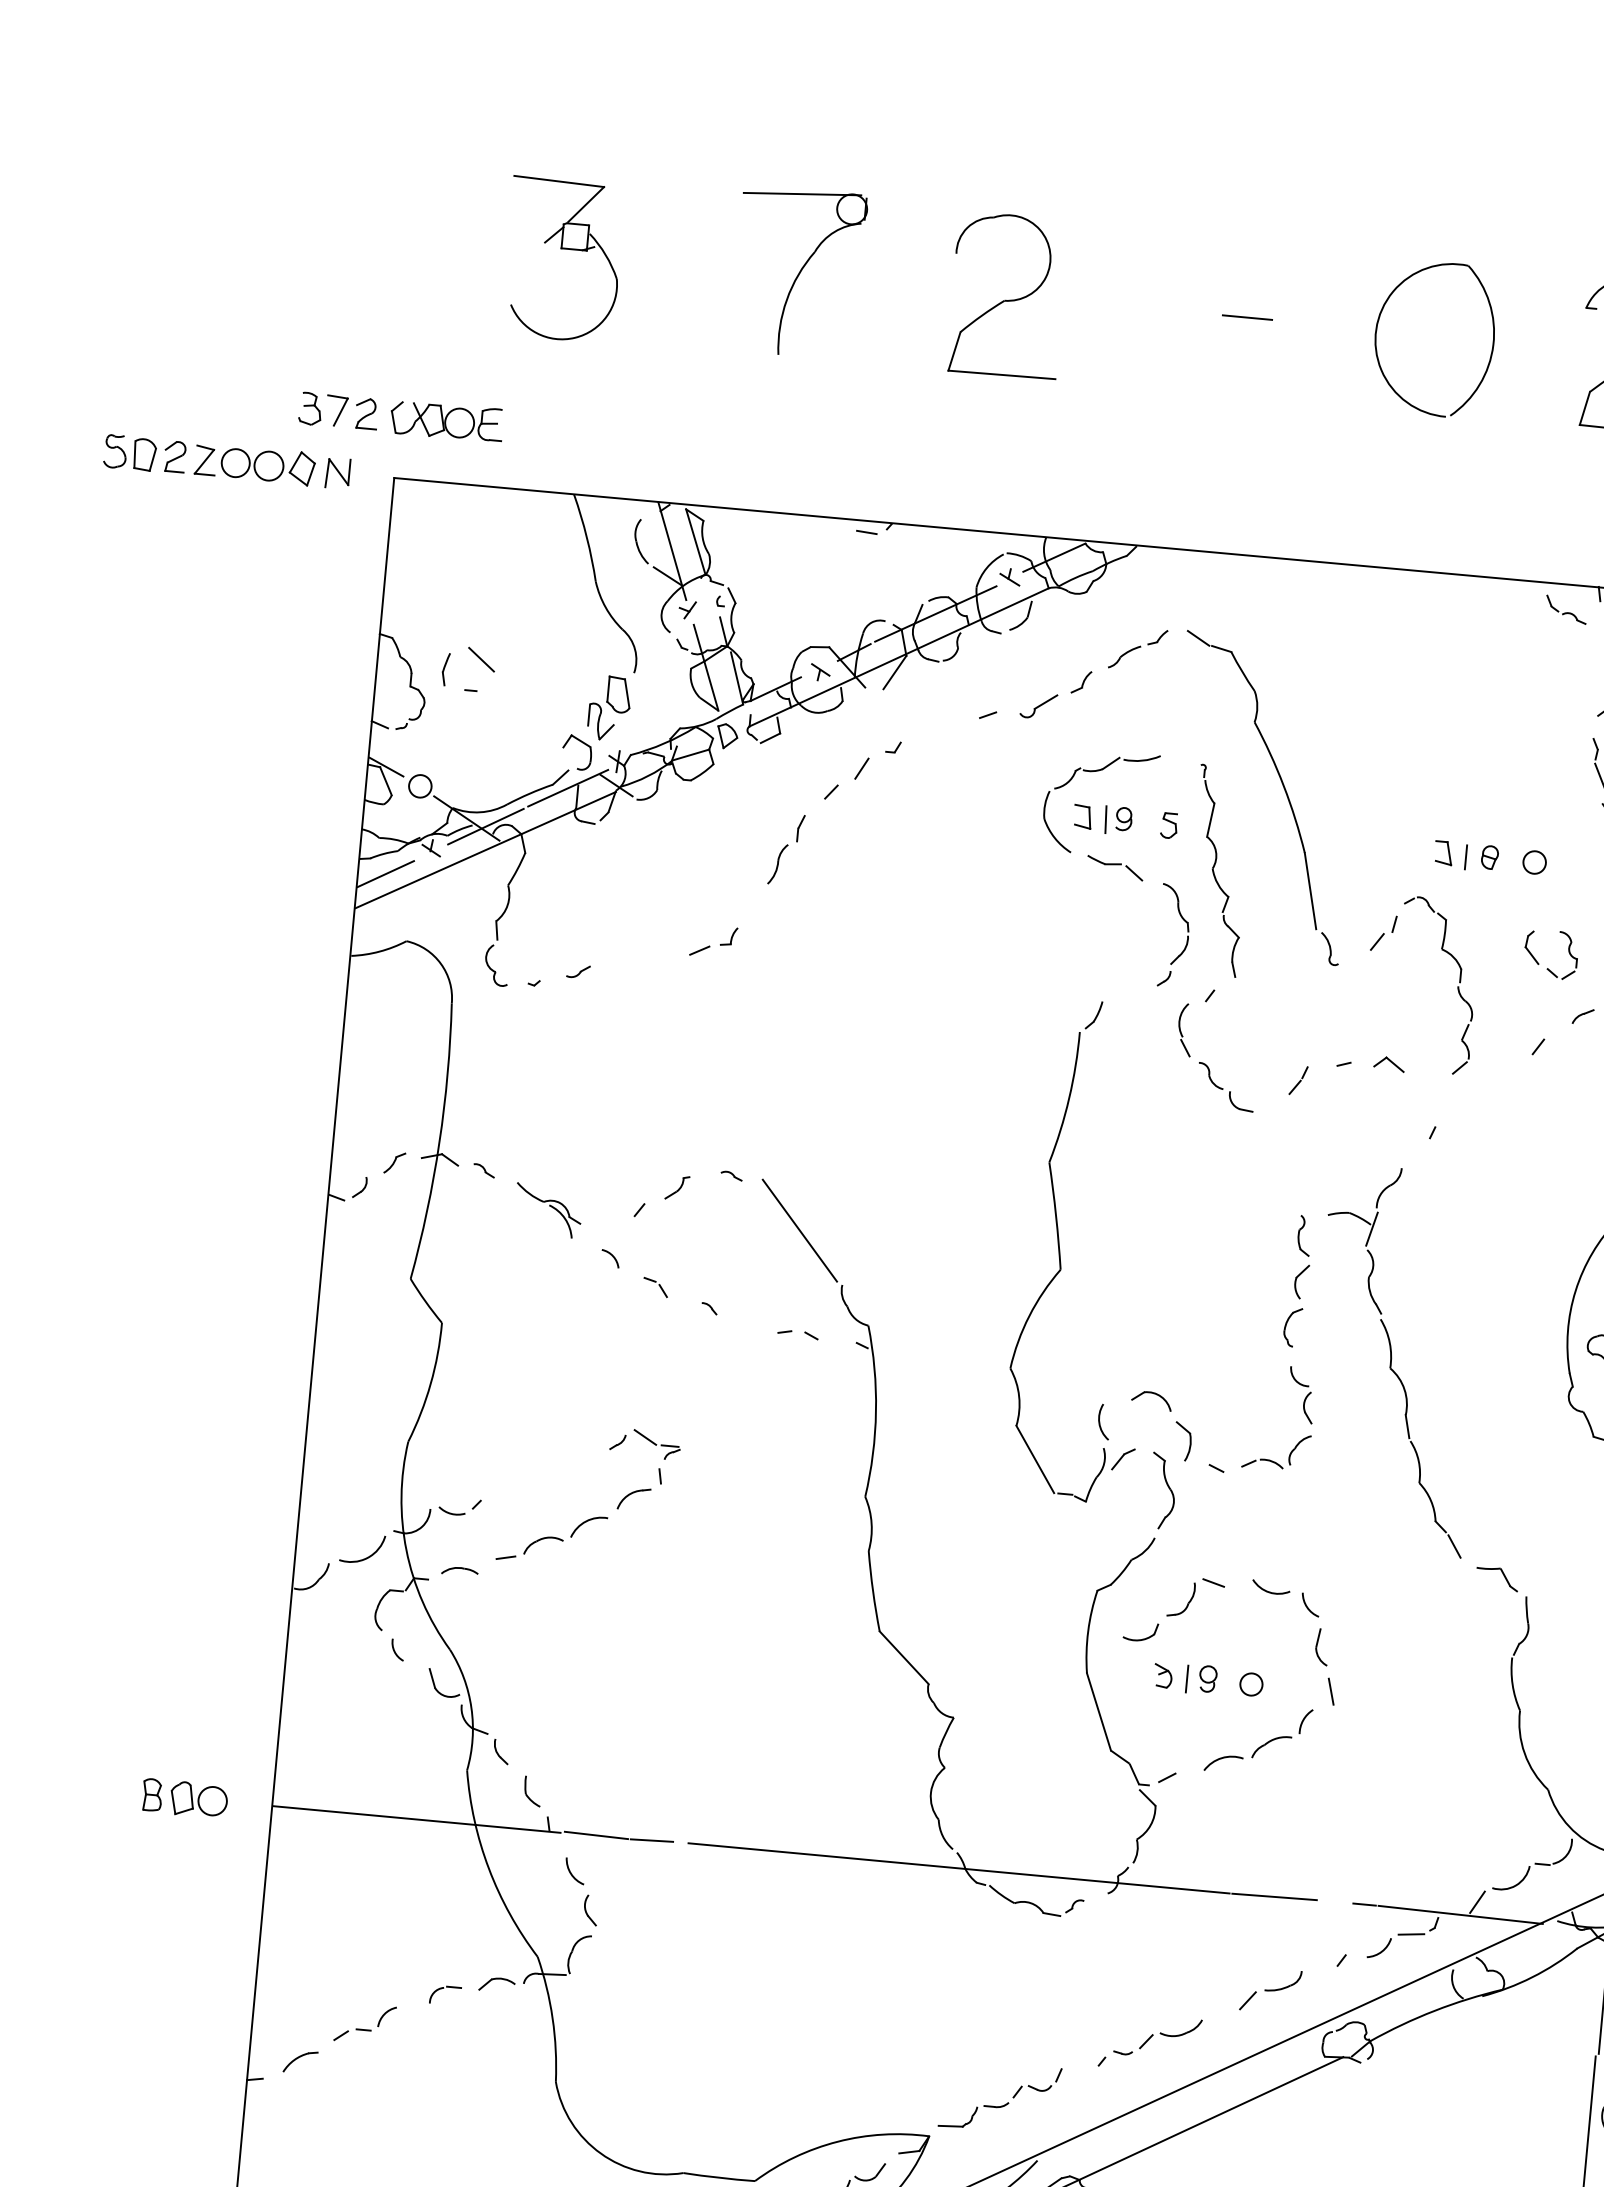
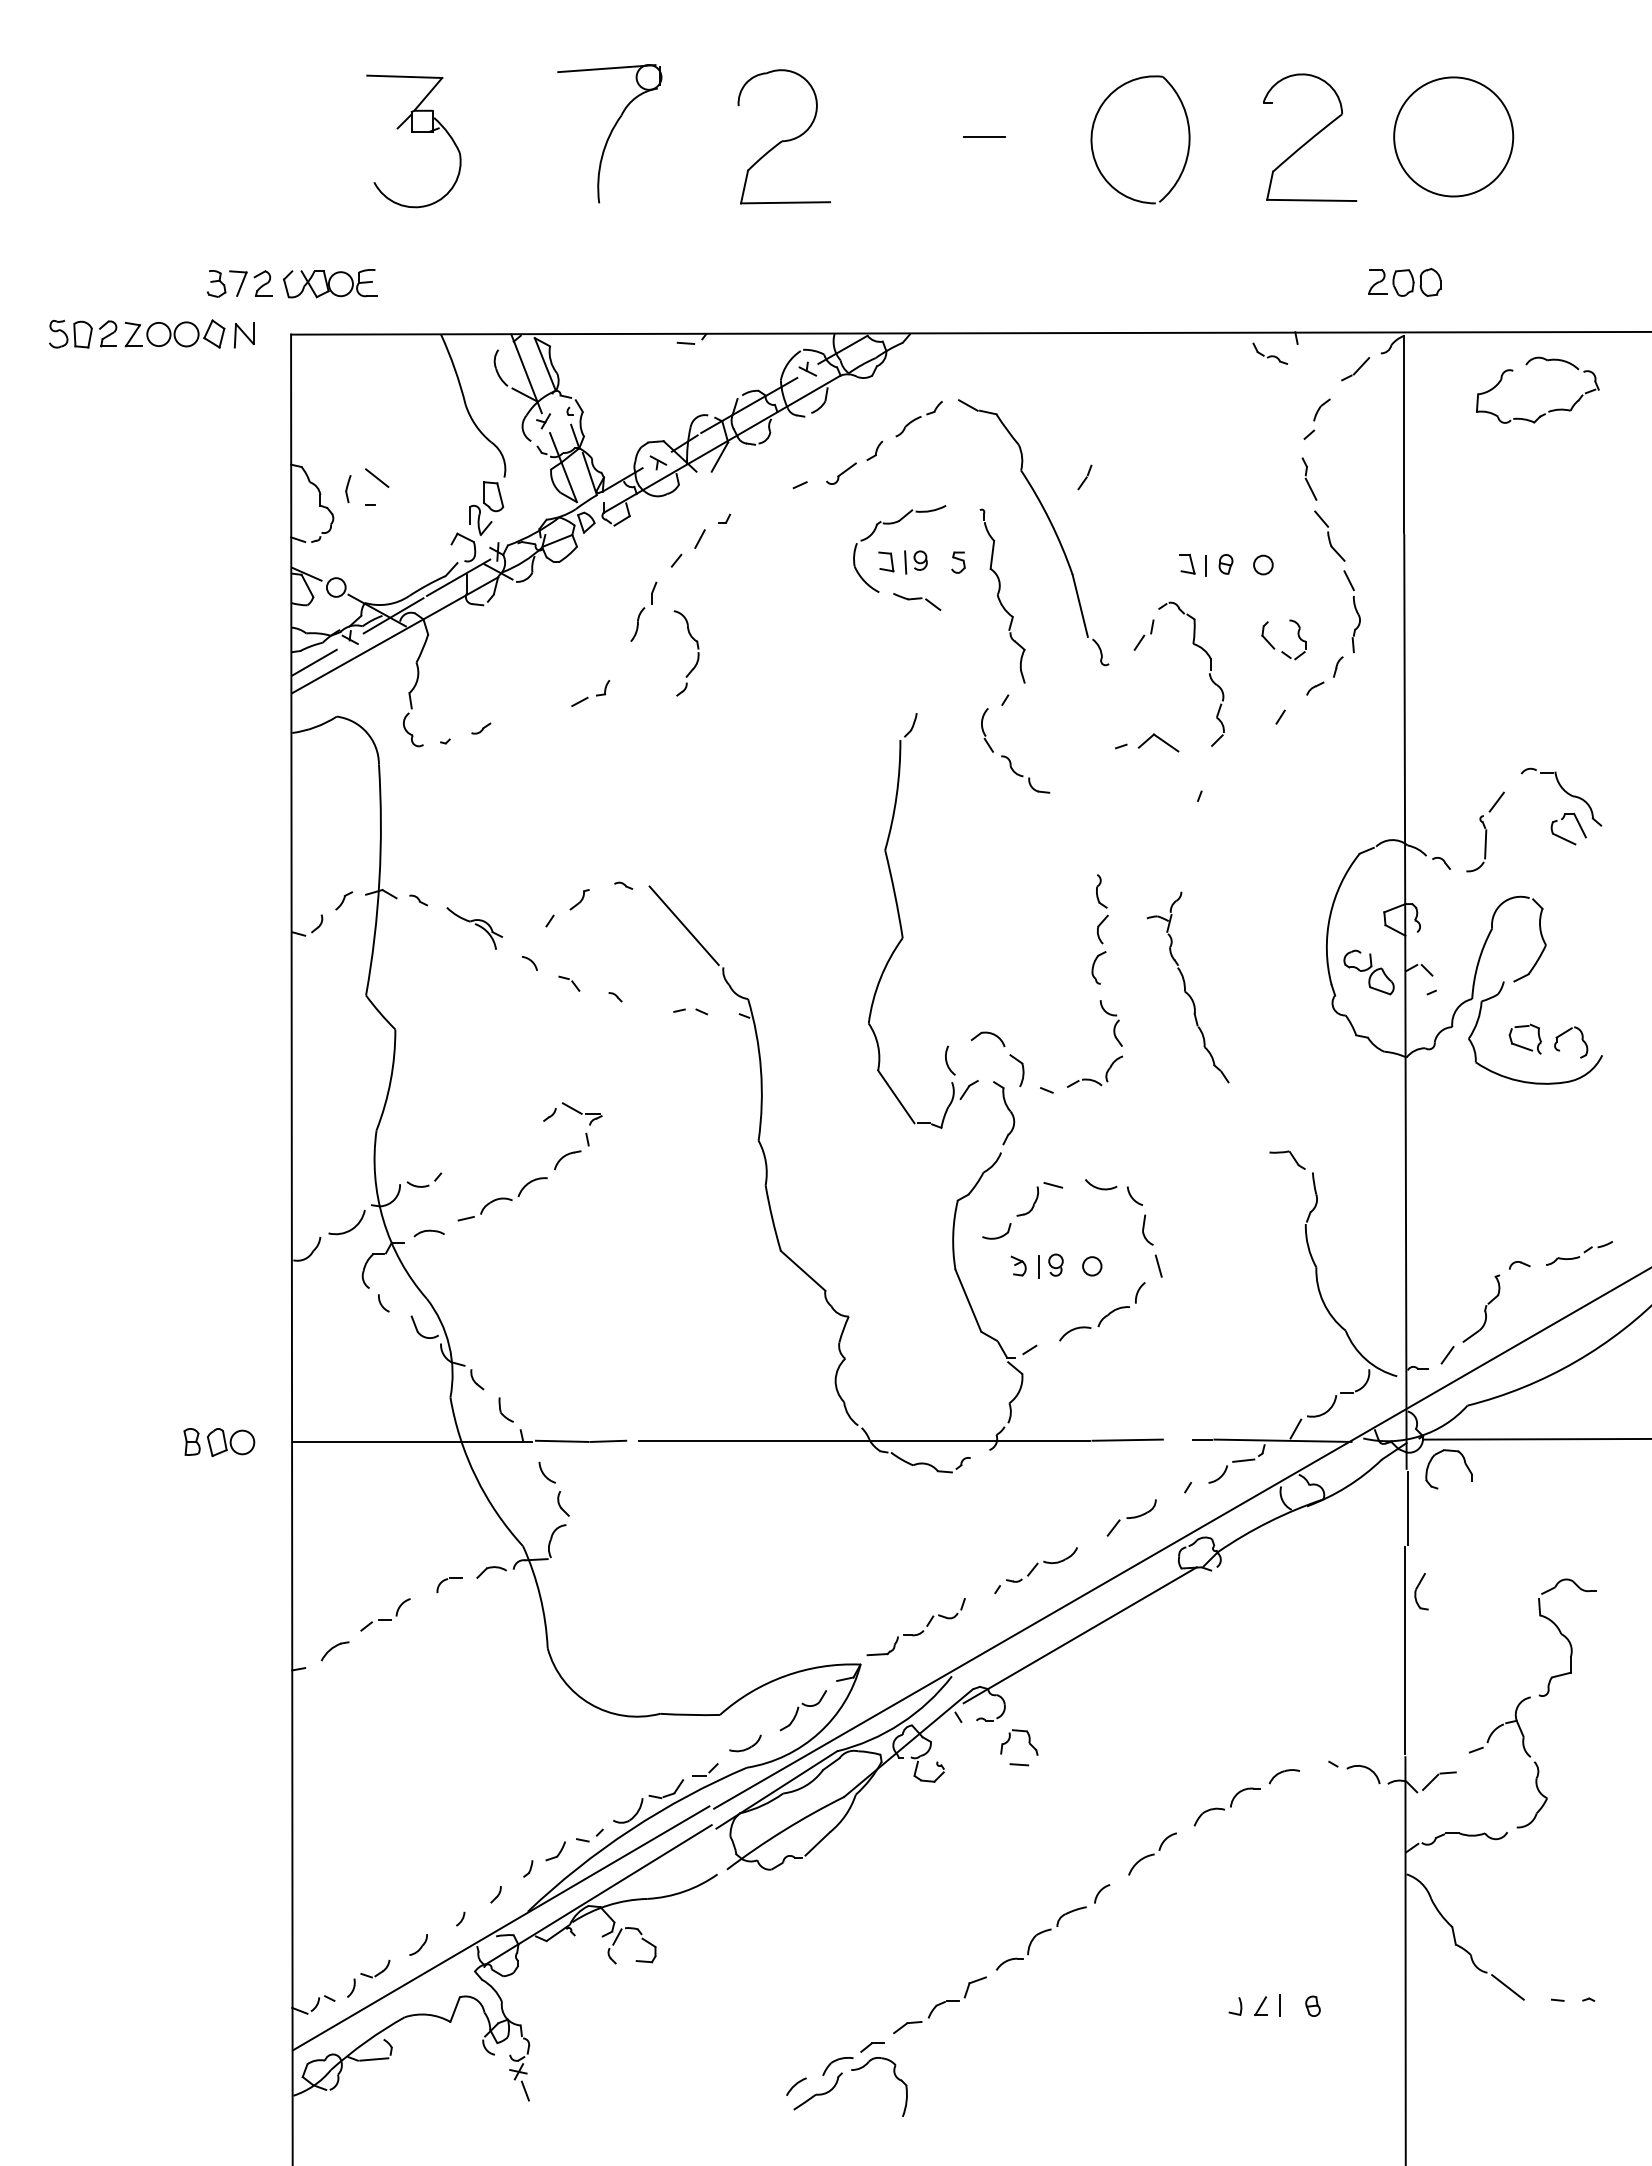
part: (1186, 937) -> (697, 653), moved
part: (1389, 1063) -> (1158, 742), size x1.6
part: (1298, 1080) -> (1084, 477), moved
part: (1396, 1360) -> (1187, 987), size x0.6

